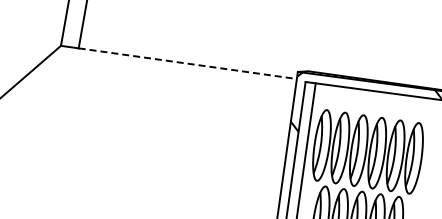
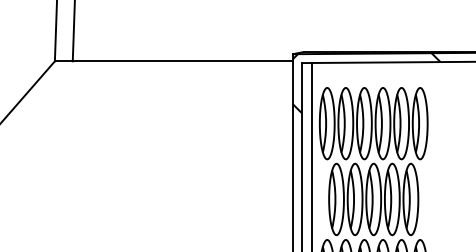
line: (188, 63) -> (183, 61), dashed -> solid

